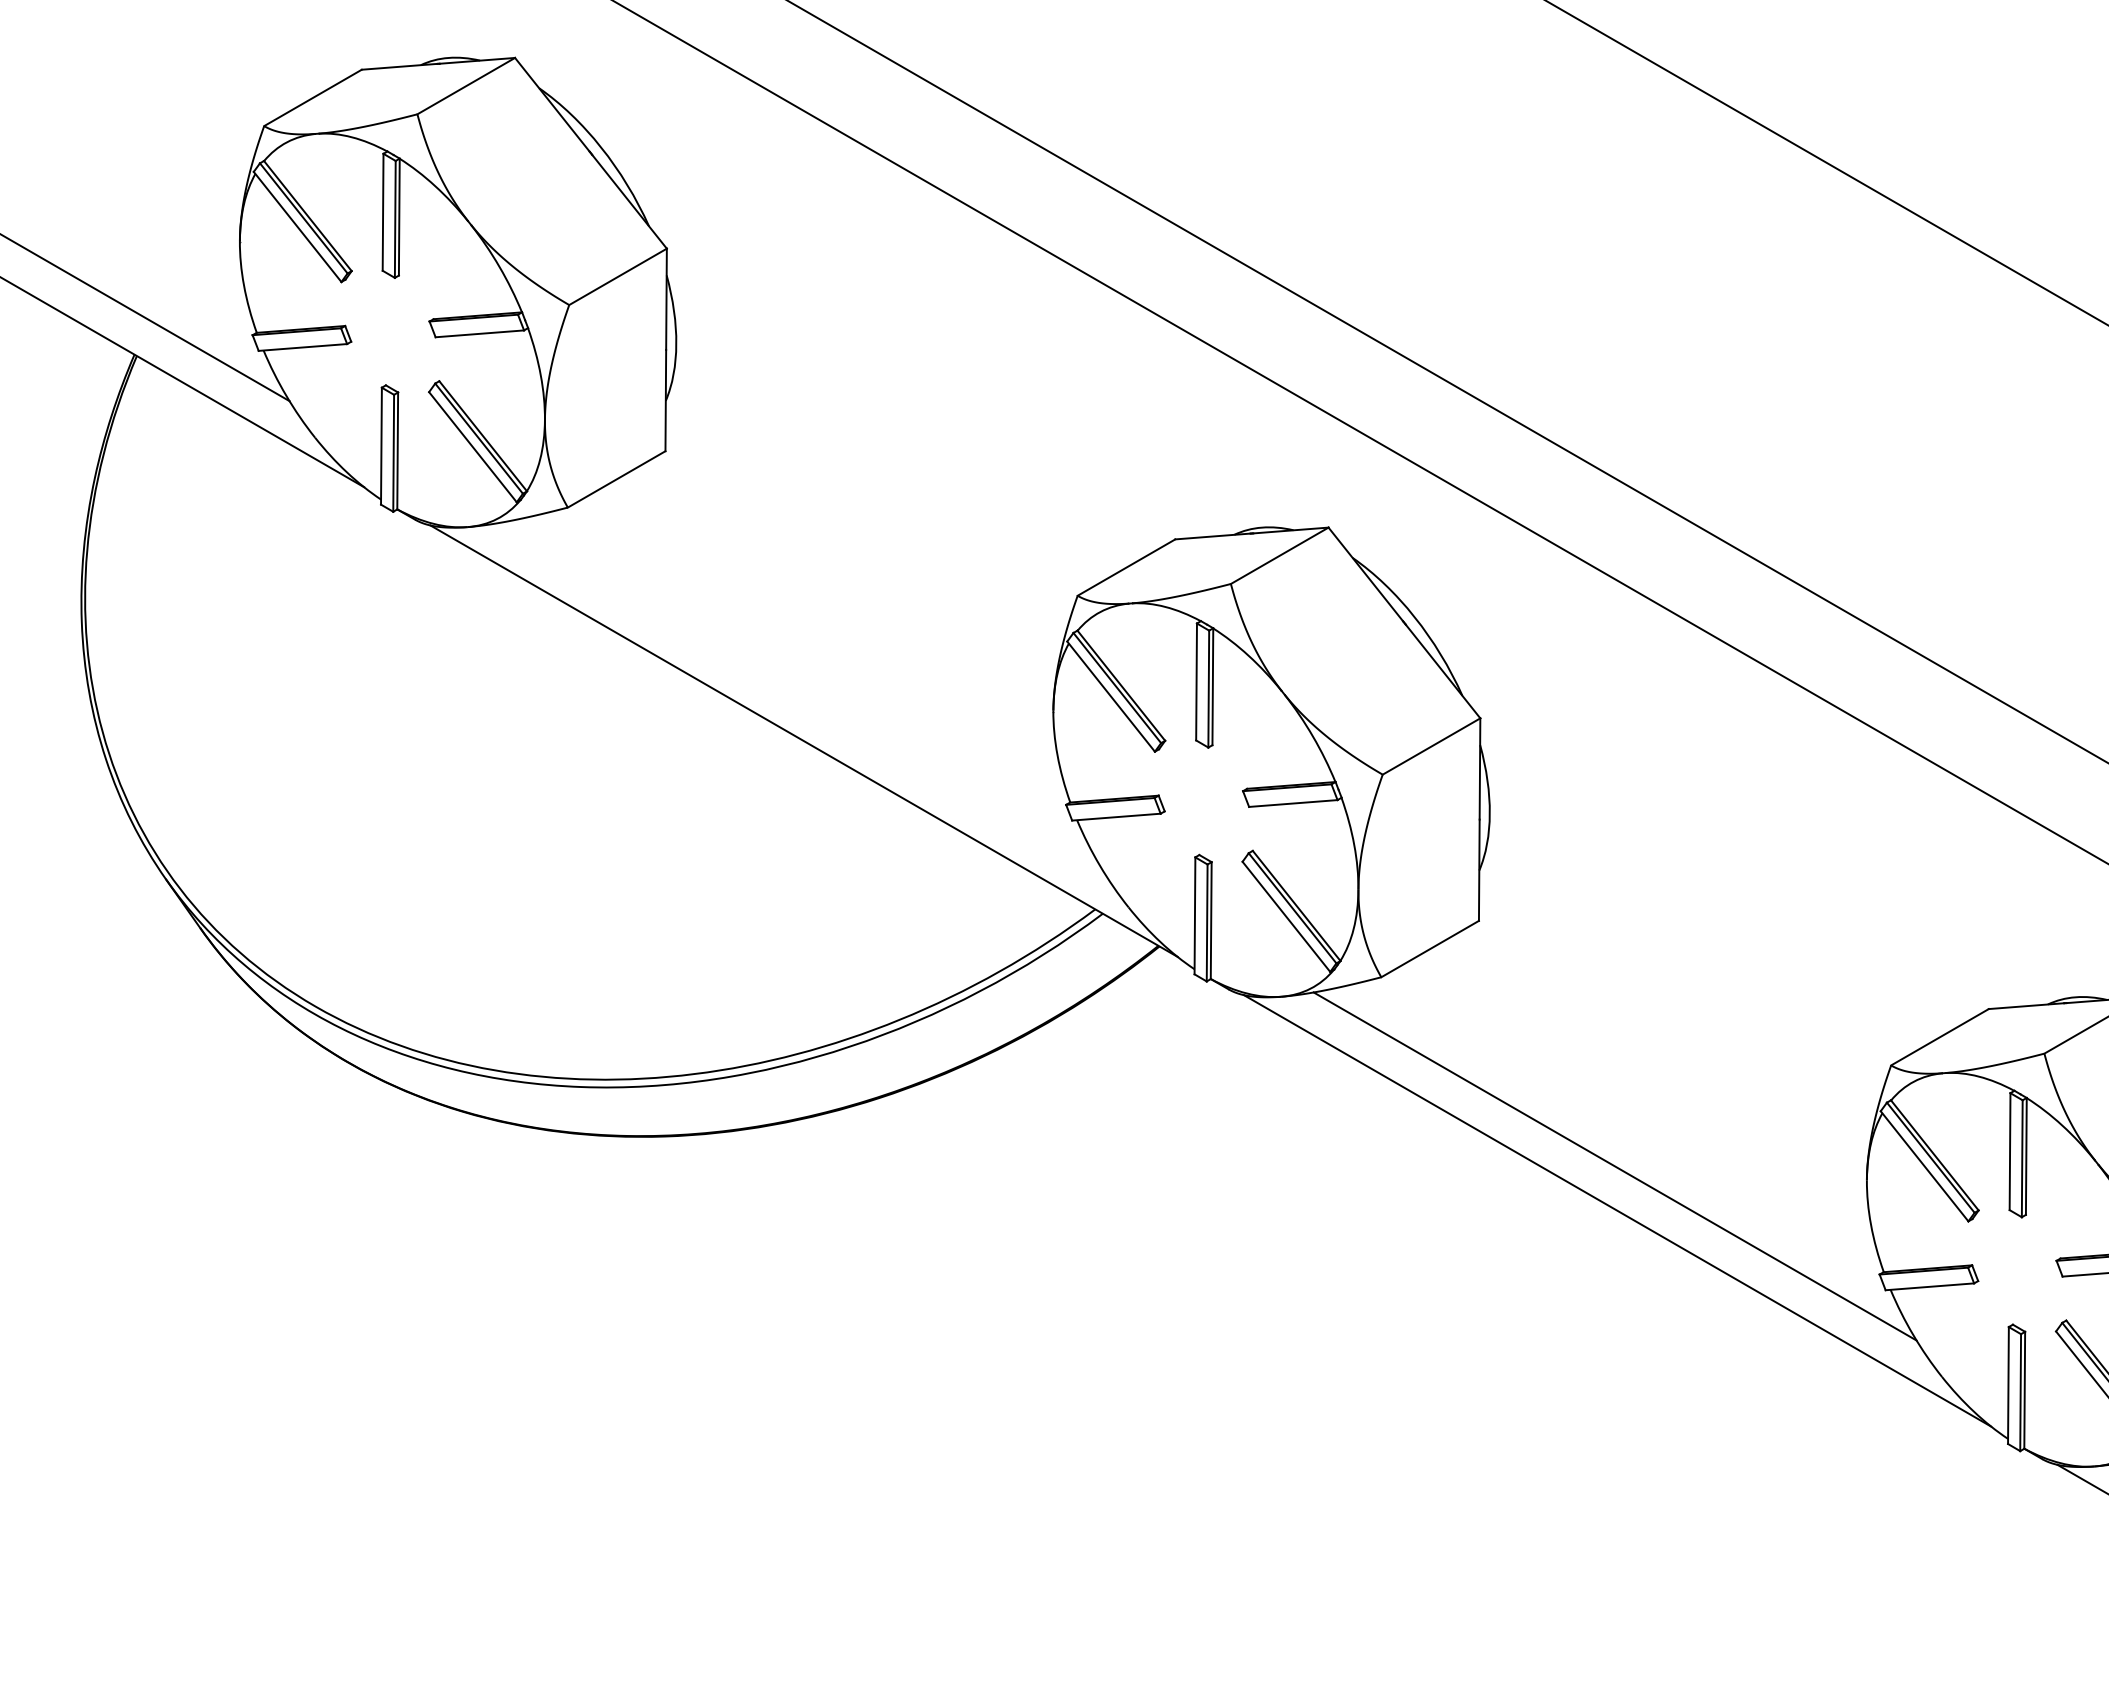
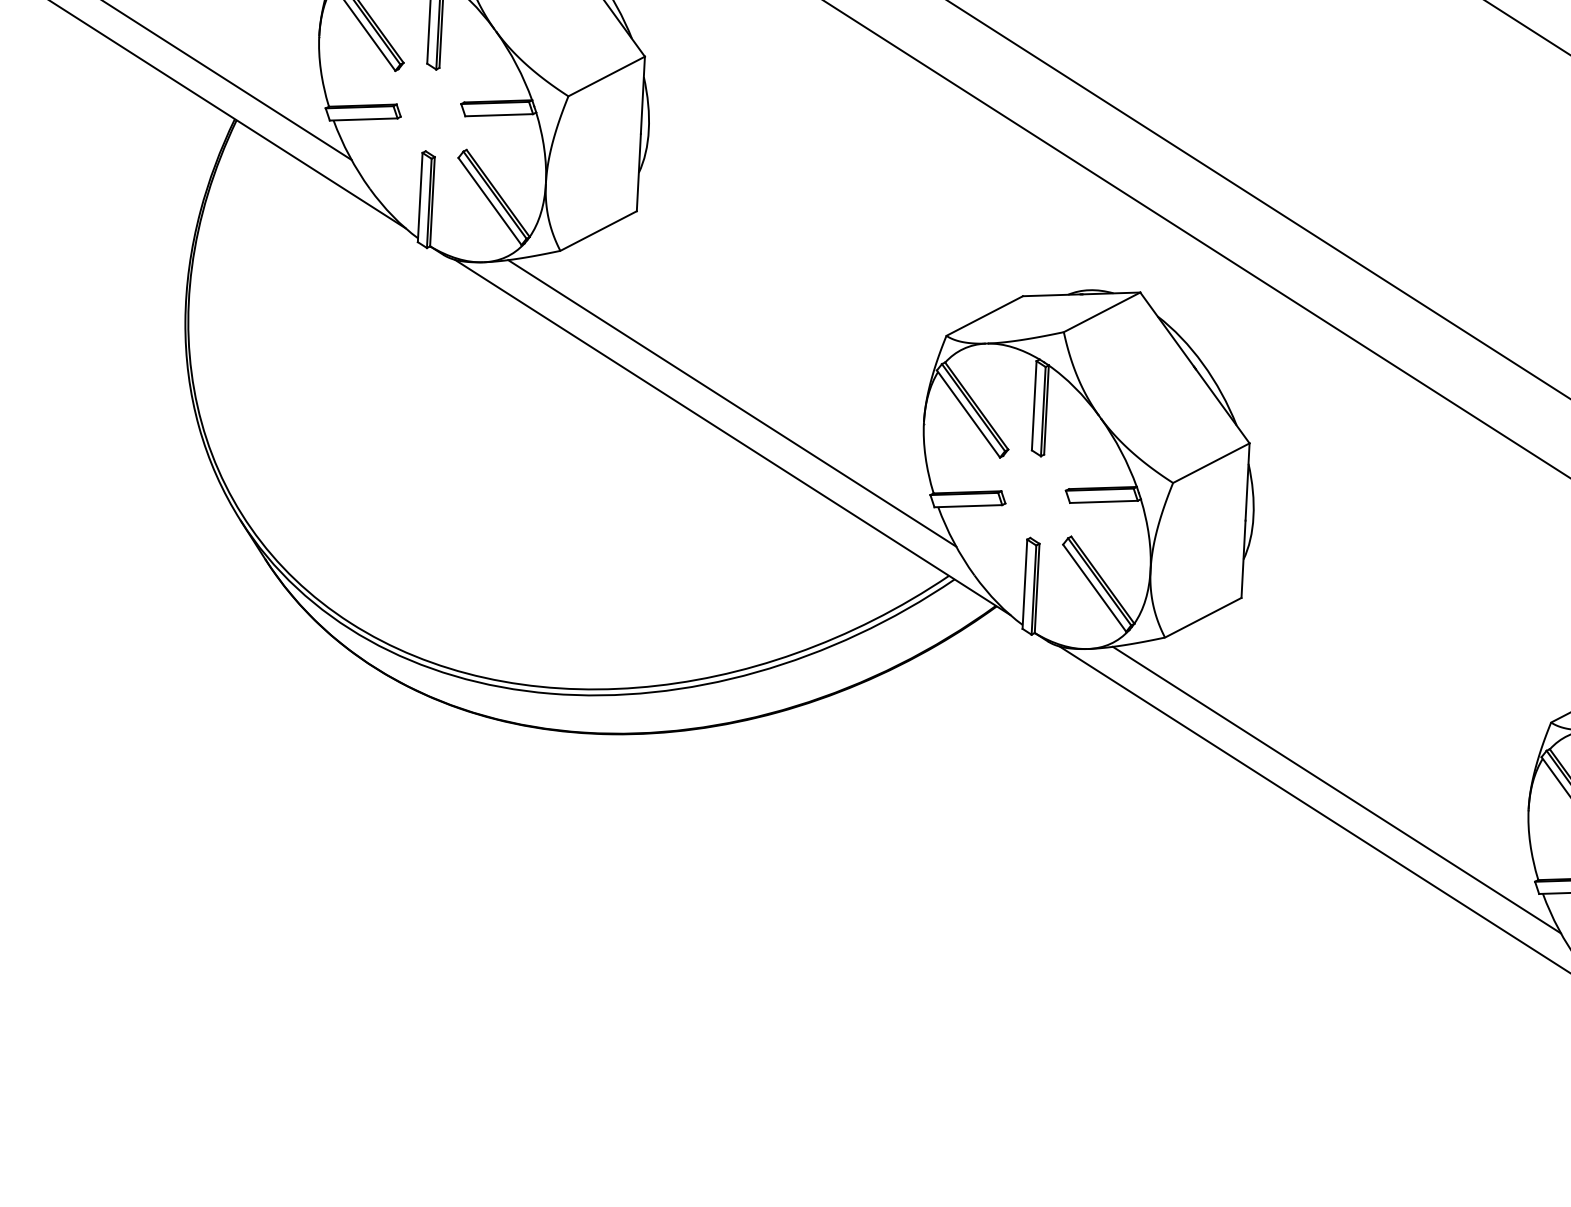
line: (801, 696) -> (732, 403), added

